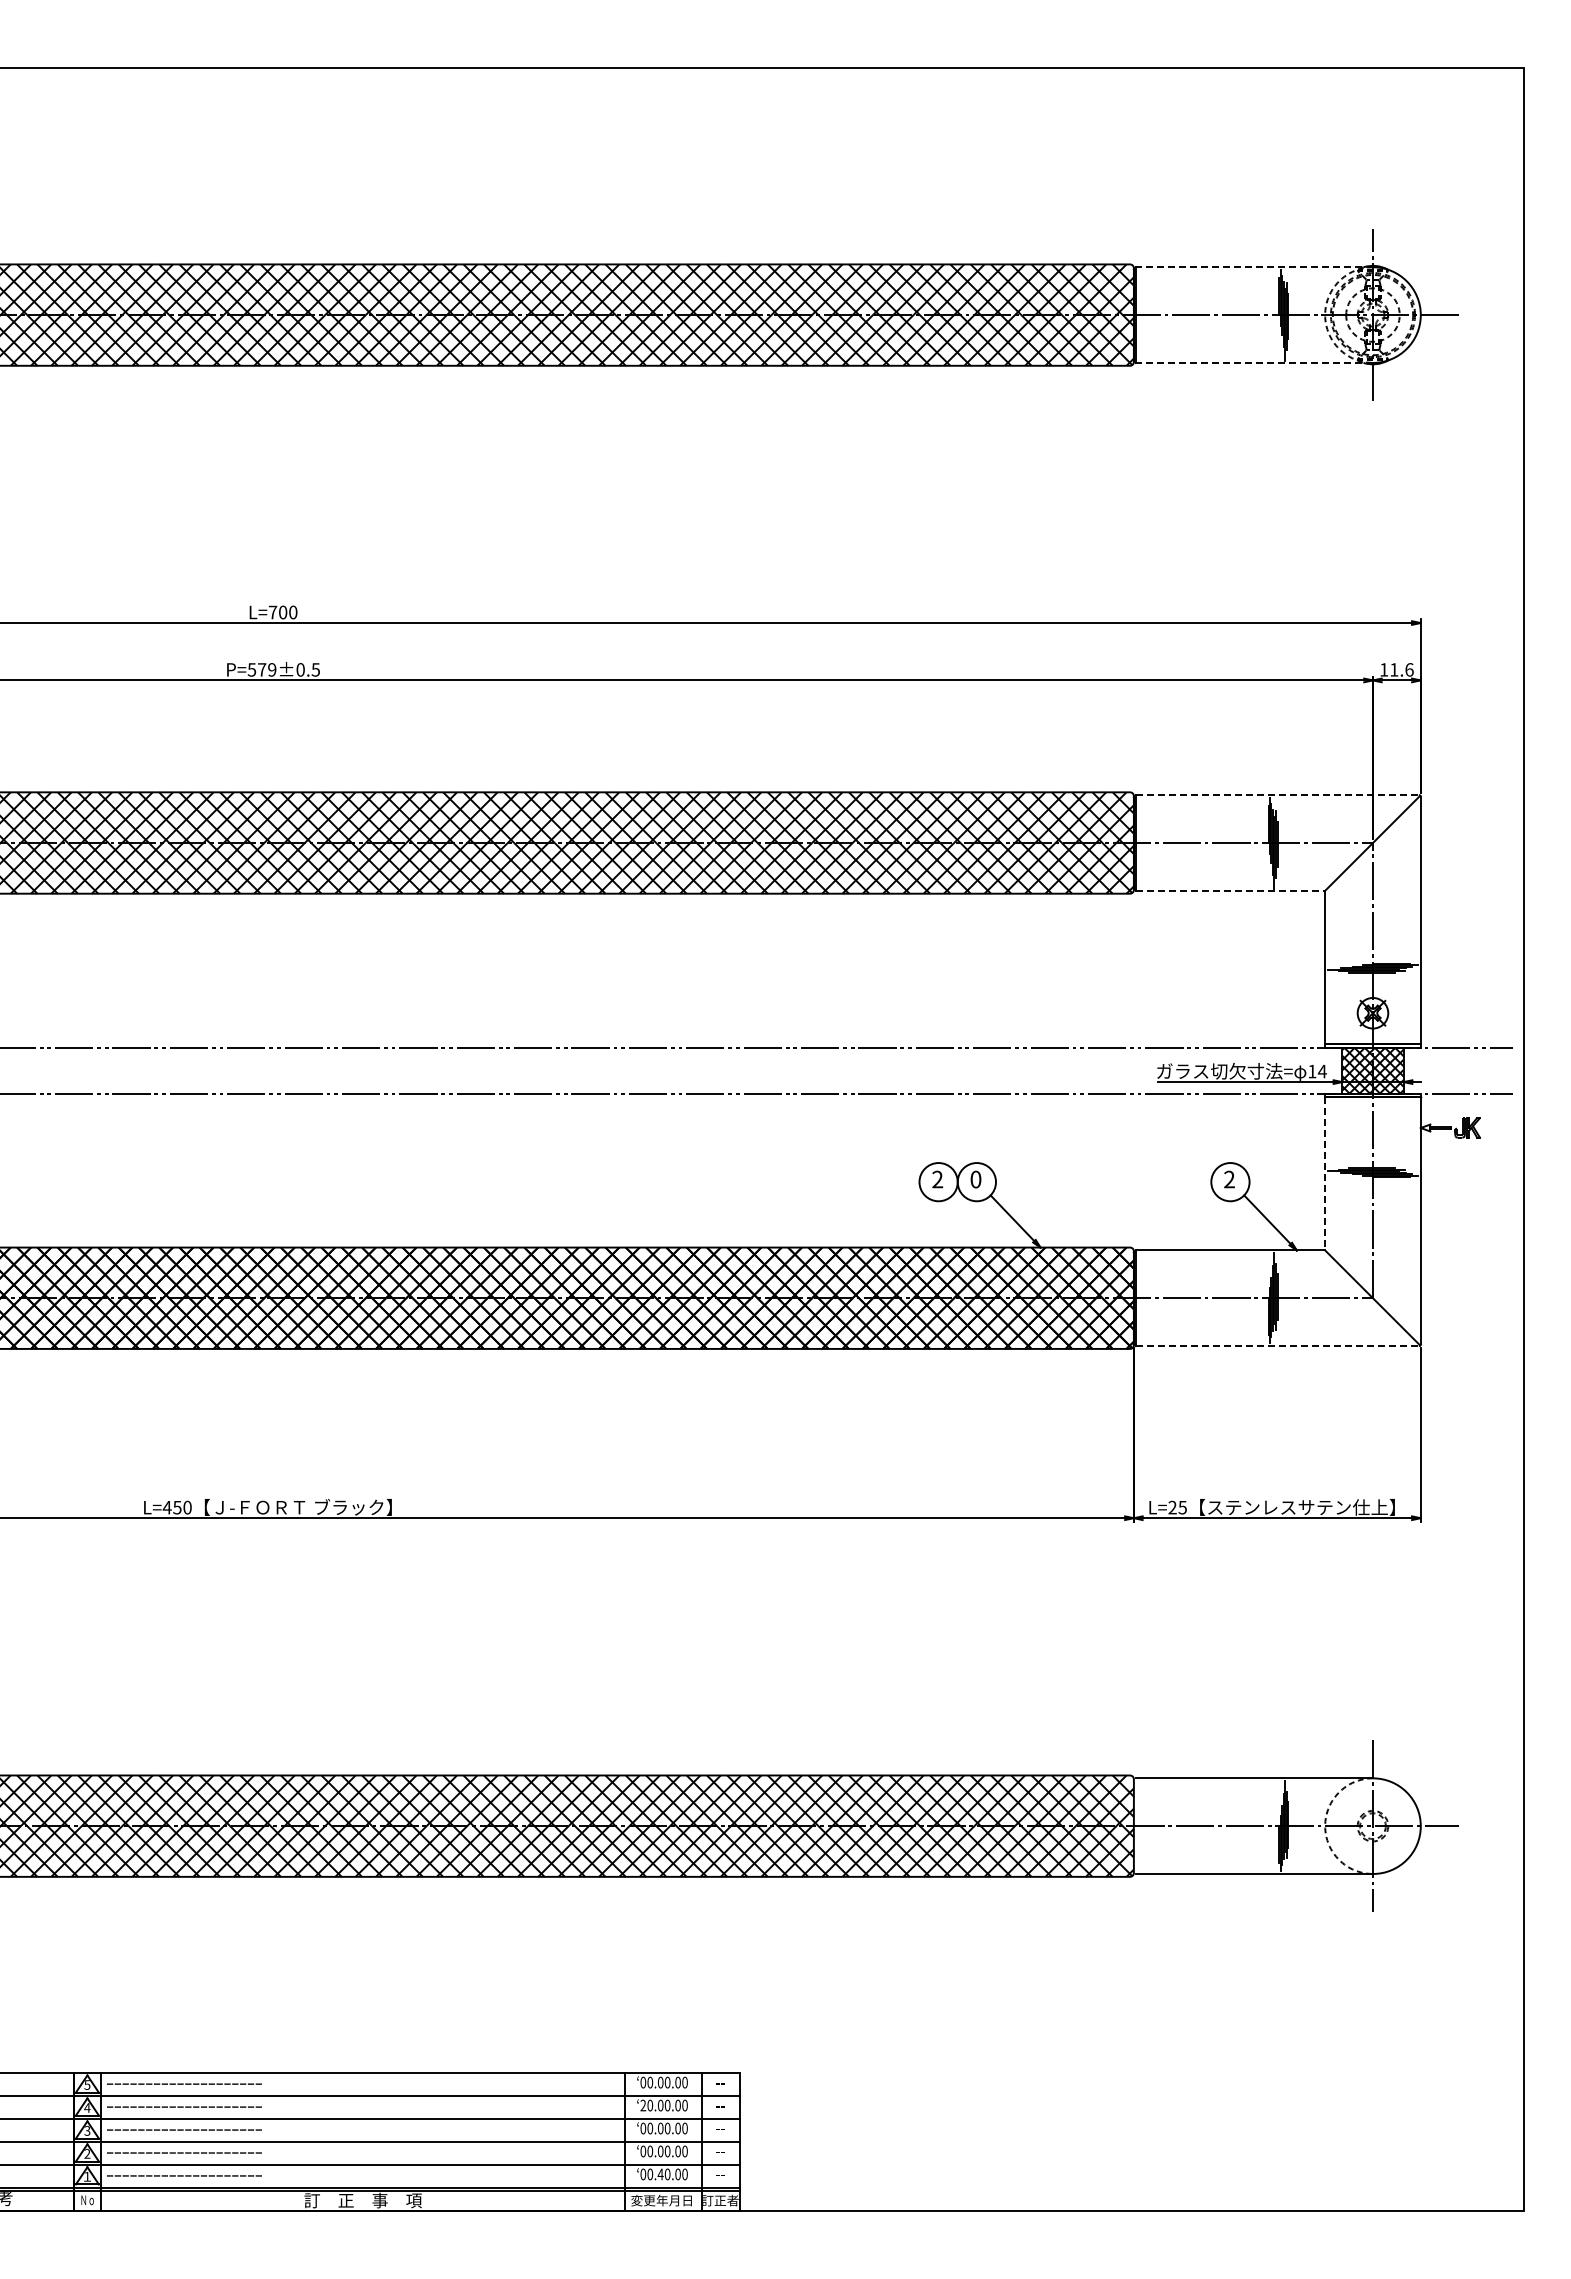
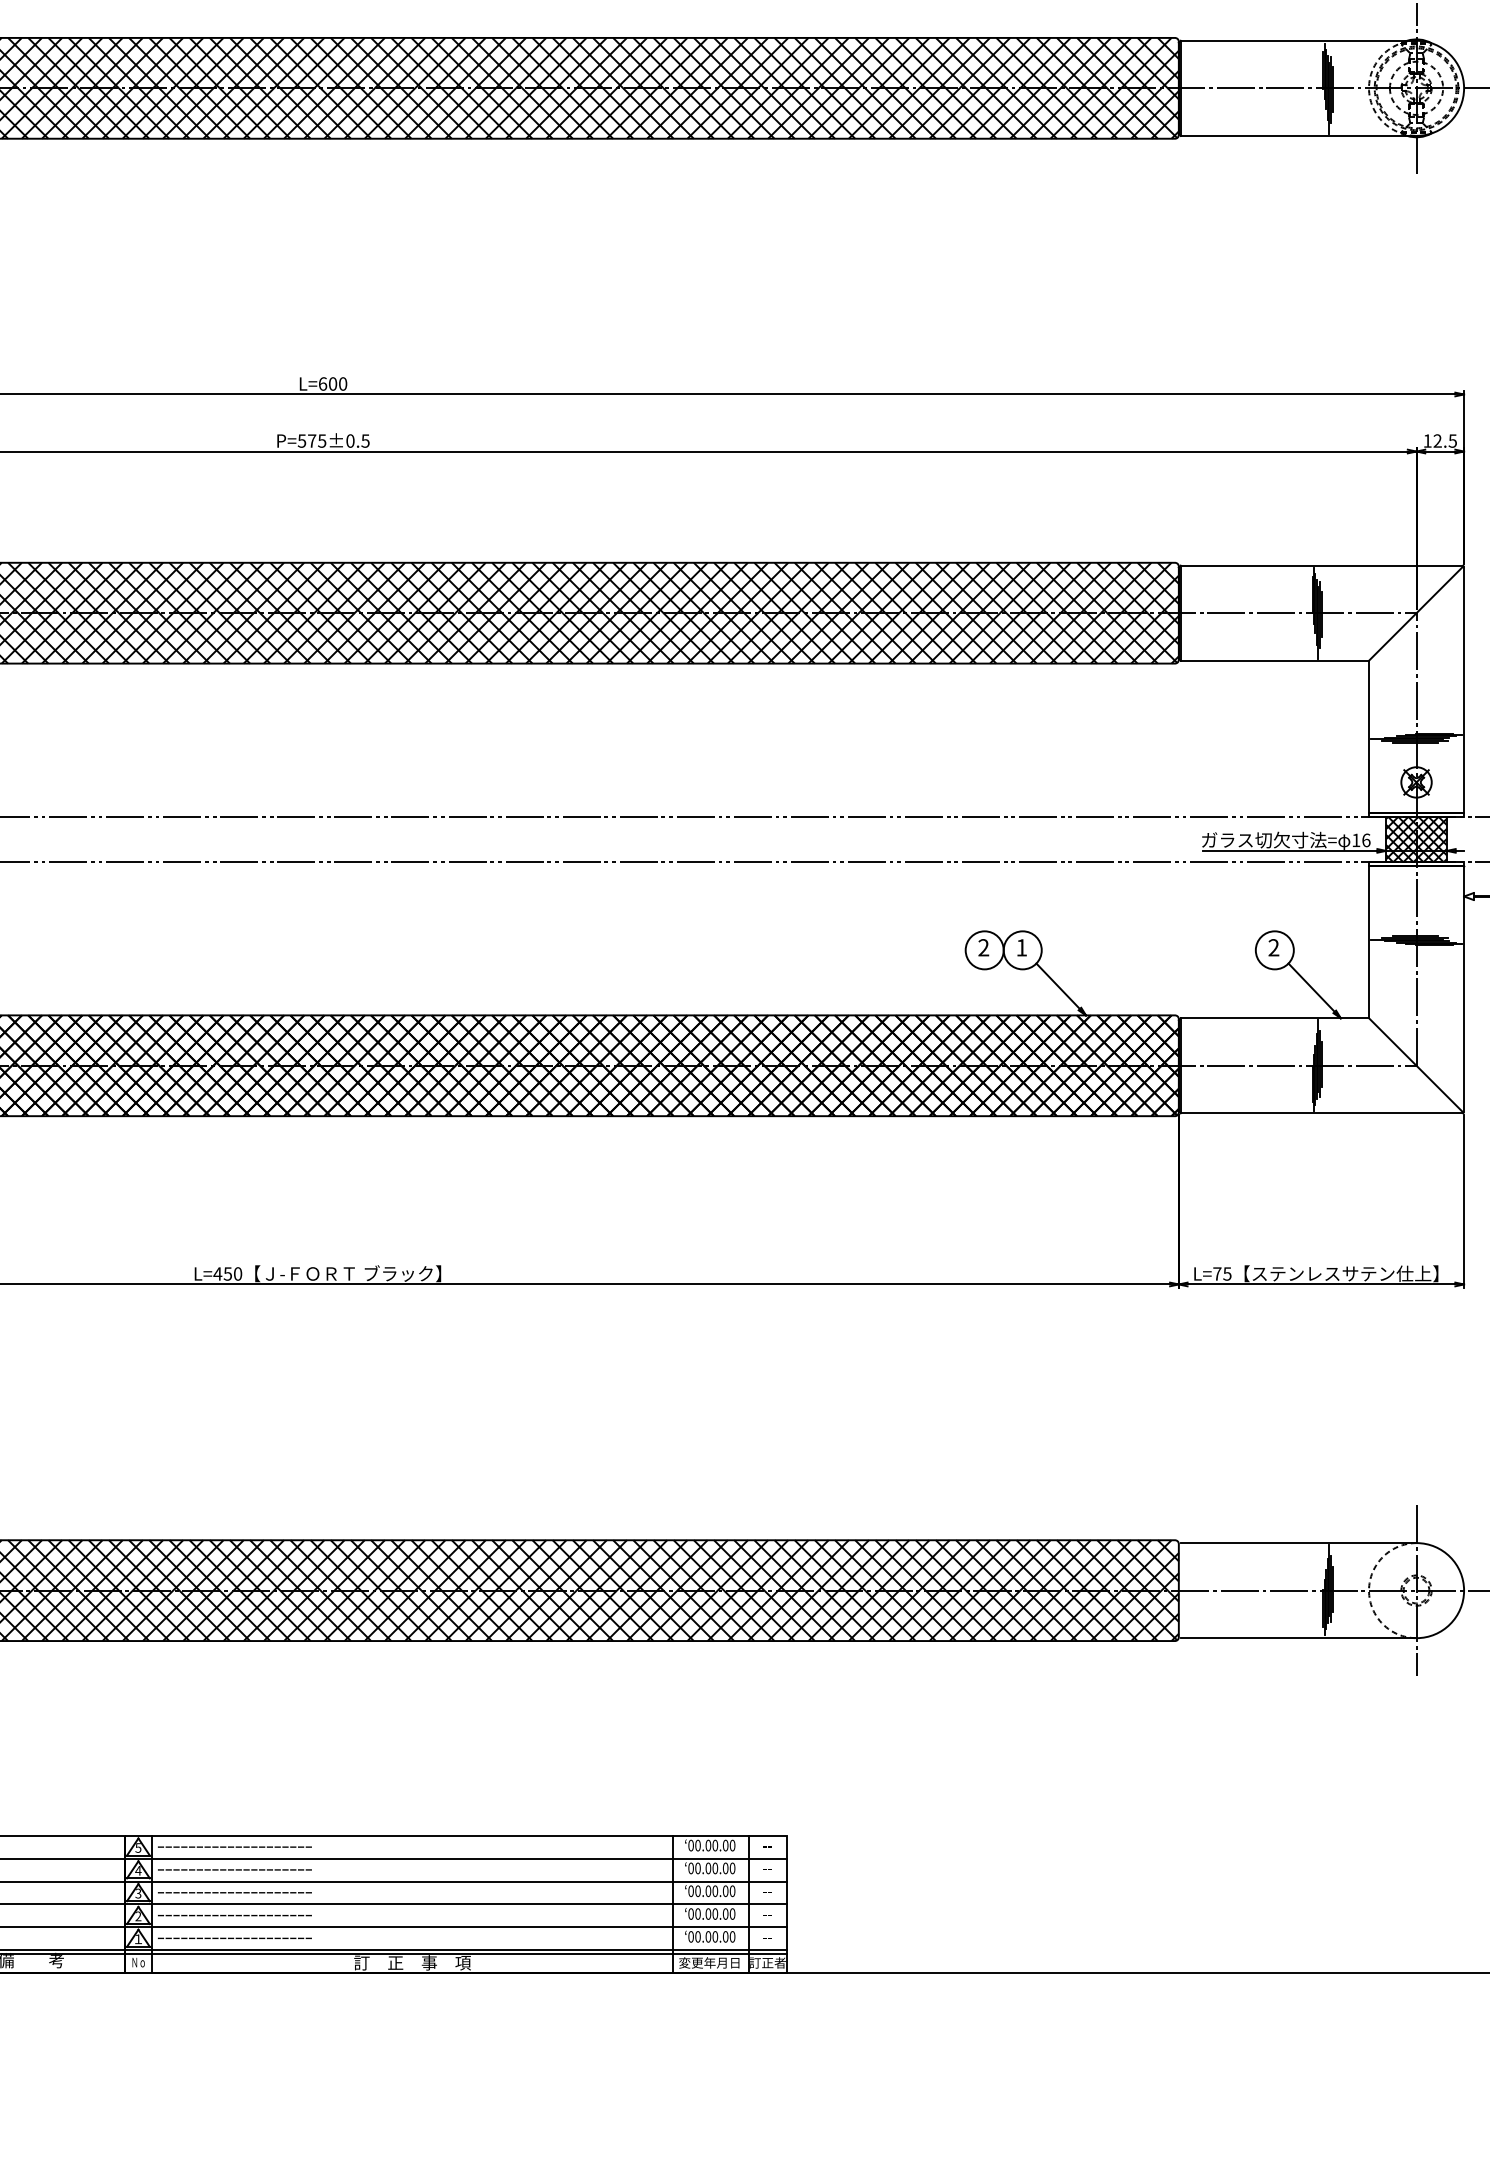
line: (1254, 267) -> (1298, 41), dashed -> solid
line: (1254, 362) -> (1298, 135), dashed -> solid
text: (272, 612) -> (322, 384), L=700 -> L=600
text: (272, 669) -> (322, 440), P=579±0.5 -> P=575±0.5
text: (1401, 669) -> (1444, 440), 11.6 -> 12.5
line: (1277, 795) -> (1321, 565), dashed -> solid
line: (1230, 890) -> (1274, 660), dashed -> solid
text: (1322, 1071) -> (1366, 840), 14 -> 16
line: (1325, 1173) -> (1369, 941), dashed -> solid
text: (975, 1179) -> (1021, 947), 0 -> 1
line: (1277, 1346) -> (1321, 1113), dashed -> solid
text: (1172, 1507) -> (1217, 1273), L=25 -> L=75
text: (643, 2105) -> (691, 1868), 20.00.00 -> 00.00.00
text: (660, 2174) -> (708, 1936), 00.40.00 -> 00.00.00

